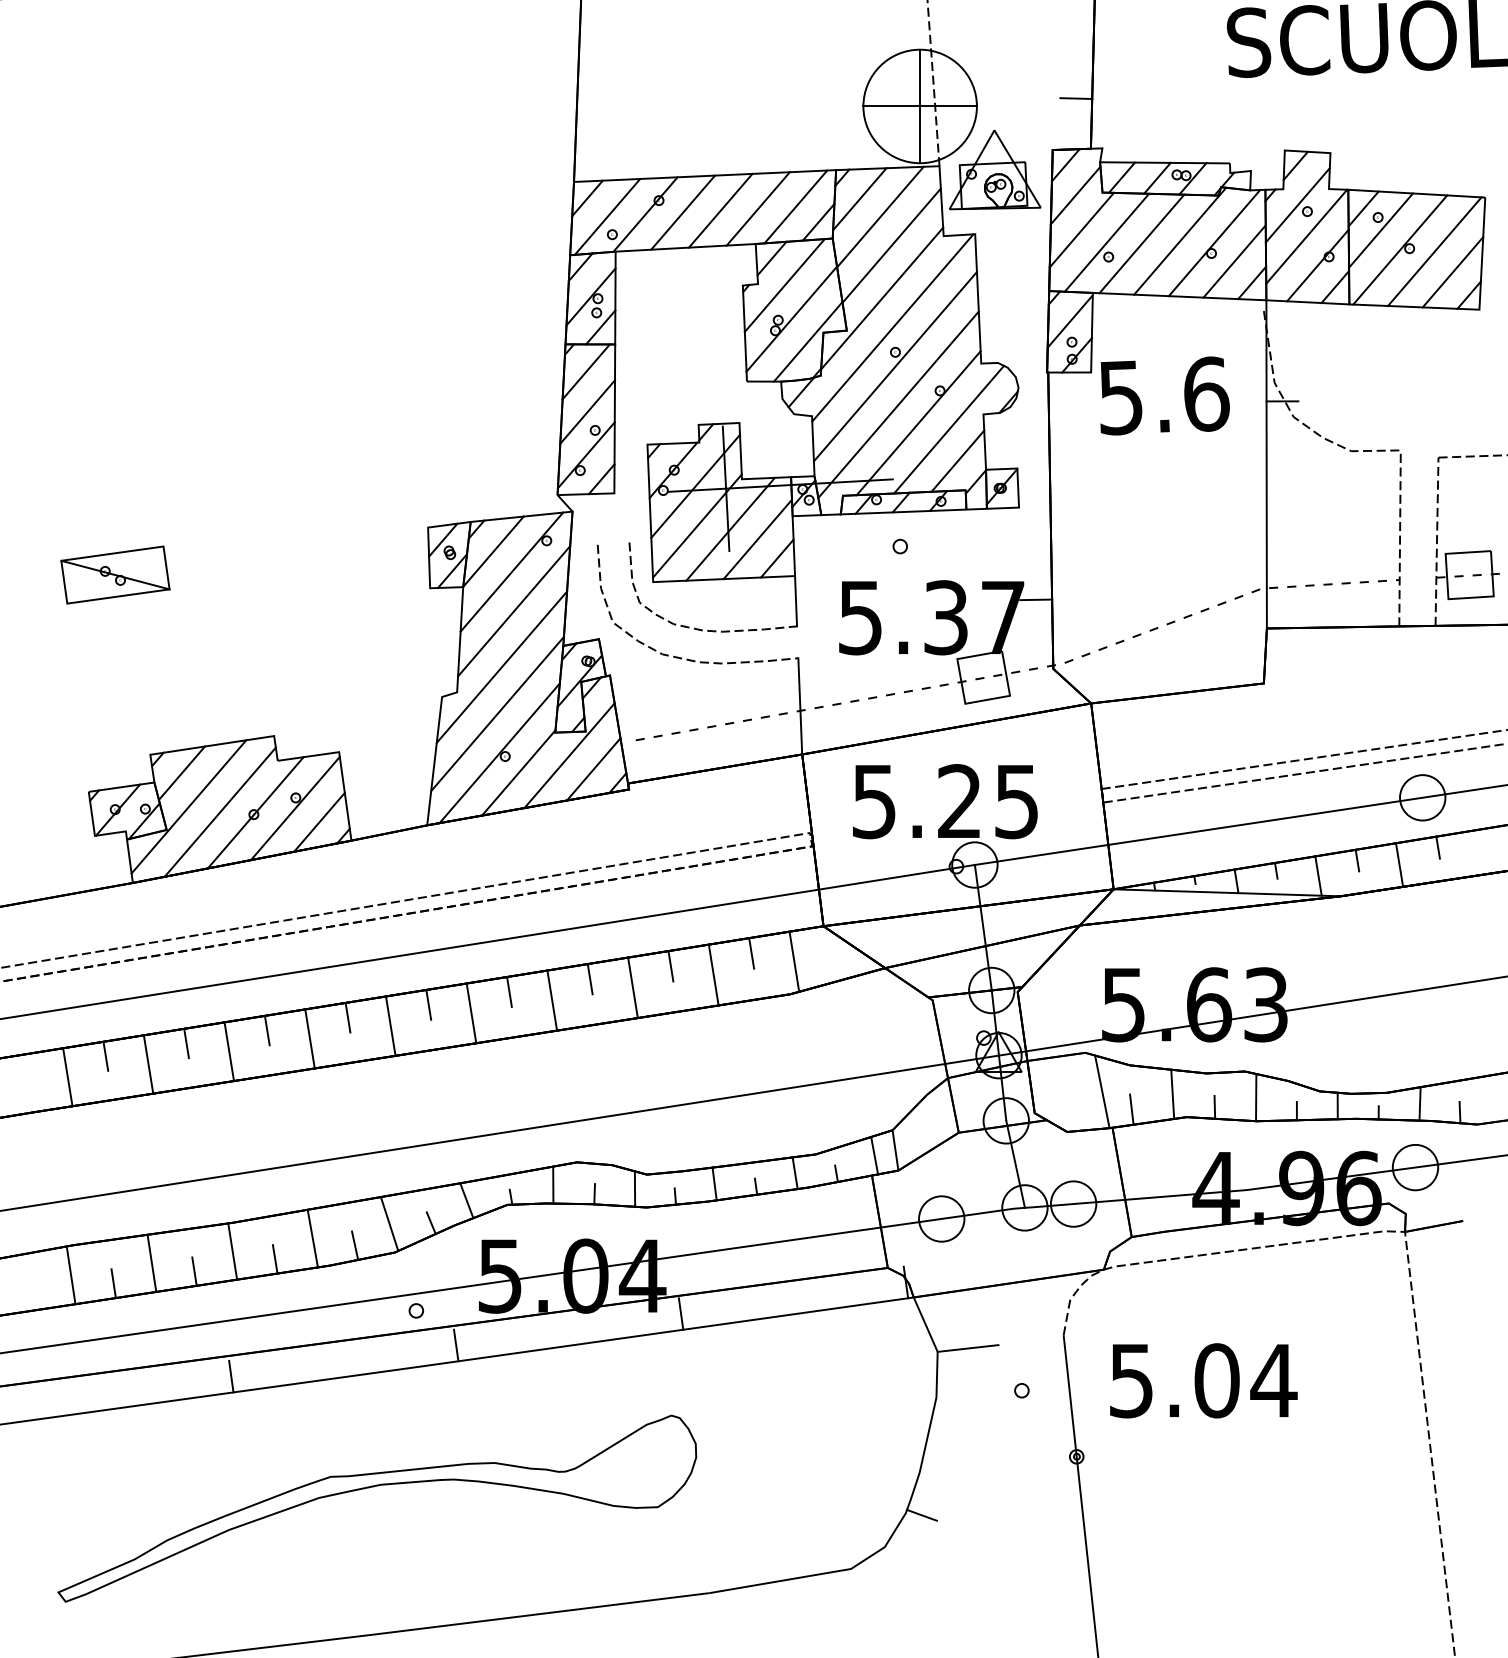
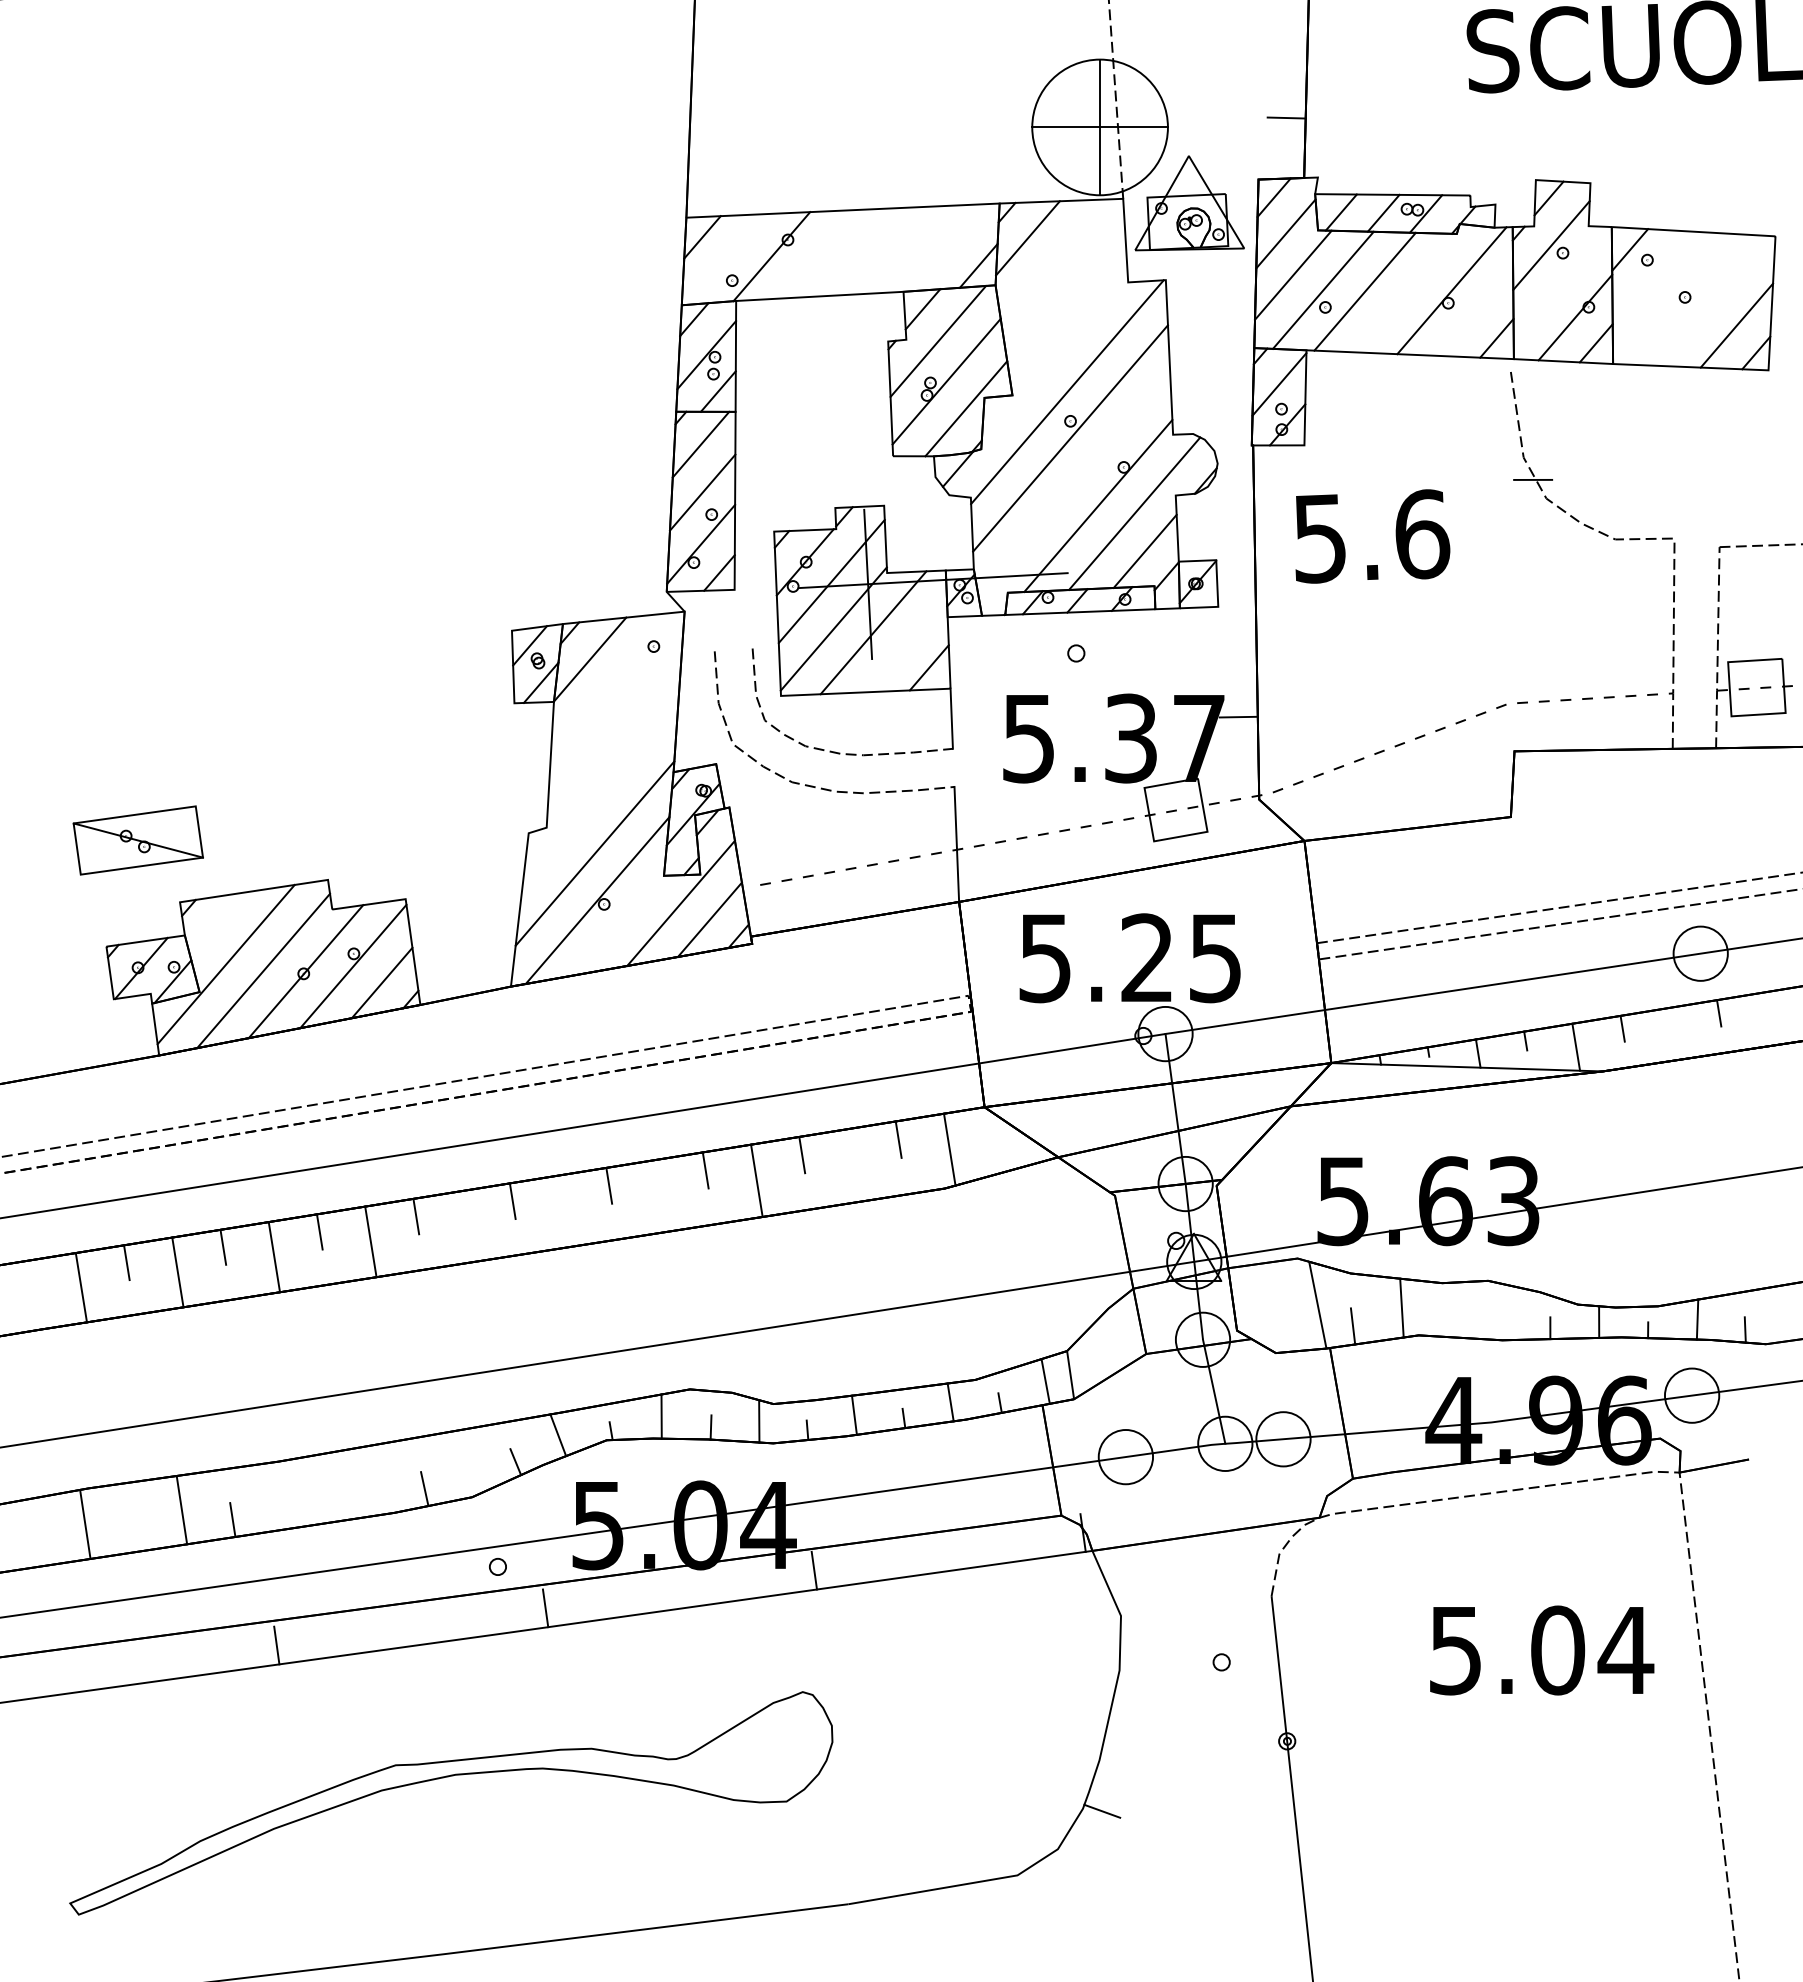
line: (795, 206) -> (951, 247), removed
line: (758, 208) -> (906, 249), removed
line: (720, 211) -> (861, 252), removed
line: (682, 212) -> (816, 254), removed
line: (607, 216) -> (726, 259), removed
line: (880, 216) -> (1052, 259), removed
line: (1380, 230) -> (1650, 275), removed
line: (1306, 236) -> (1561, 282), removed
line: (1179, 241) -> (1410, 288), removed
line: (891, 245) -> (1065, 293), removed
line: (1399, 249) -> (1673, 298), removed
line: (1435, 251) -> (1715, 300), removed
line: (1234, 261) -> (1475, 312), removed
line: (882, 298) -> (1054, 356), removed
text: (1164, 396) -> (1372, 536), moved
line: (898, 404) -> (1074, 483), removed
line: (1266, 464) -> (1513, 555), removed
line: (757, 539) -> (905, 644), removed
line: (511, 571) -> (611, 683), removed
part: (114, 575) -> (137, 840), moved
line: (513, 611) -> (614, 730), removed
line: (502, 667) -> (600, 797), removed
line: (518, 772) -> (620, 923), removed
line: (181, 773) -> (217, 924), removed
line: (1399, 865) -> (1672, 1034), removed
line: (713, 975) -> (853, 1165), removed
line: (552, 1000) -> (660, 1196), removed
line: (471, 1013) -> (563, 1211), removed
line: (390, 1026) -> (467, 1226), removed
line: (1256, 1097) -> (1501, 1311), removed
line: (1214, 1107) -> (1451, 1323), removed
line: (389, 1223) -> (465, 1462), removed
line: (313, 1238) -> (374, 1480), removed
line: (232, 1251) -> (278, 1495), removed
line: (275, 1259) -> (329, 1505), removed
line: (113, 1283) -> (135, 1534), removed
line: (968, 1348) -> (1157, 1611), removed
text: (1204, 1380) -> (1542, 1650), moved

